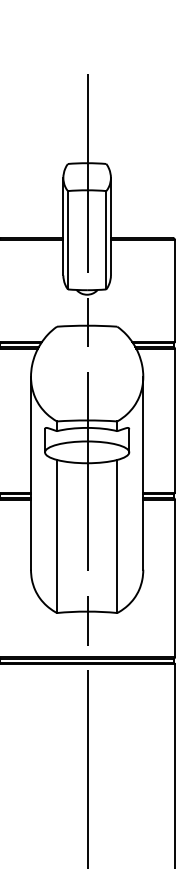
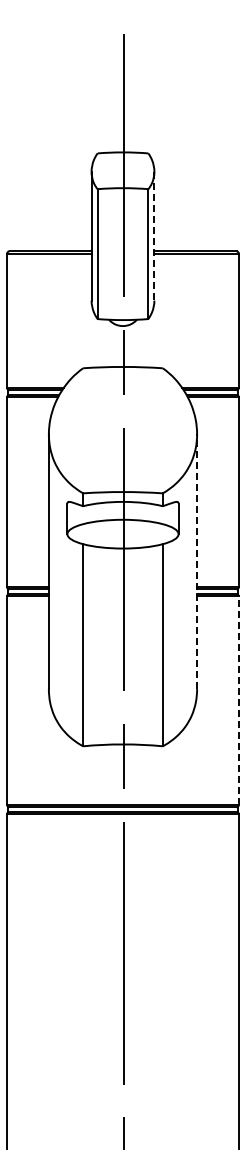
line: (111, 226) -> (154, 236), solid -> dashed
line: (143, 473) -> (197, 561), solid -> dashed
line: (174, 578) -> (238, 700), solid -> dashed

